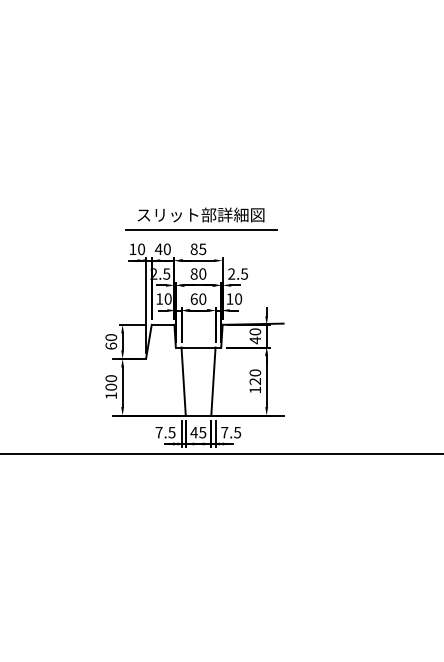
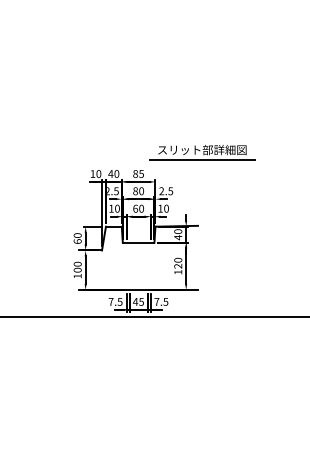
part: (201, 218) -> (202, 152), moved
line: (182, 381) -> (127, 266), removed
line: (212, 381) -> (148, 266), removed

